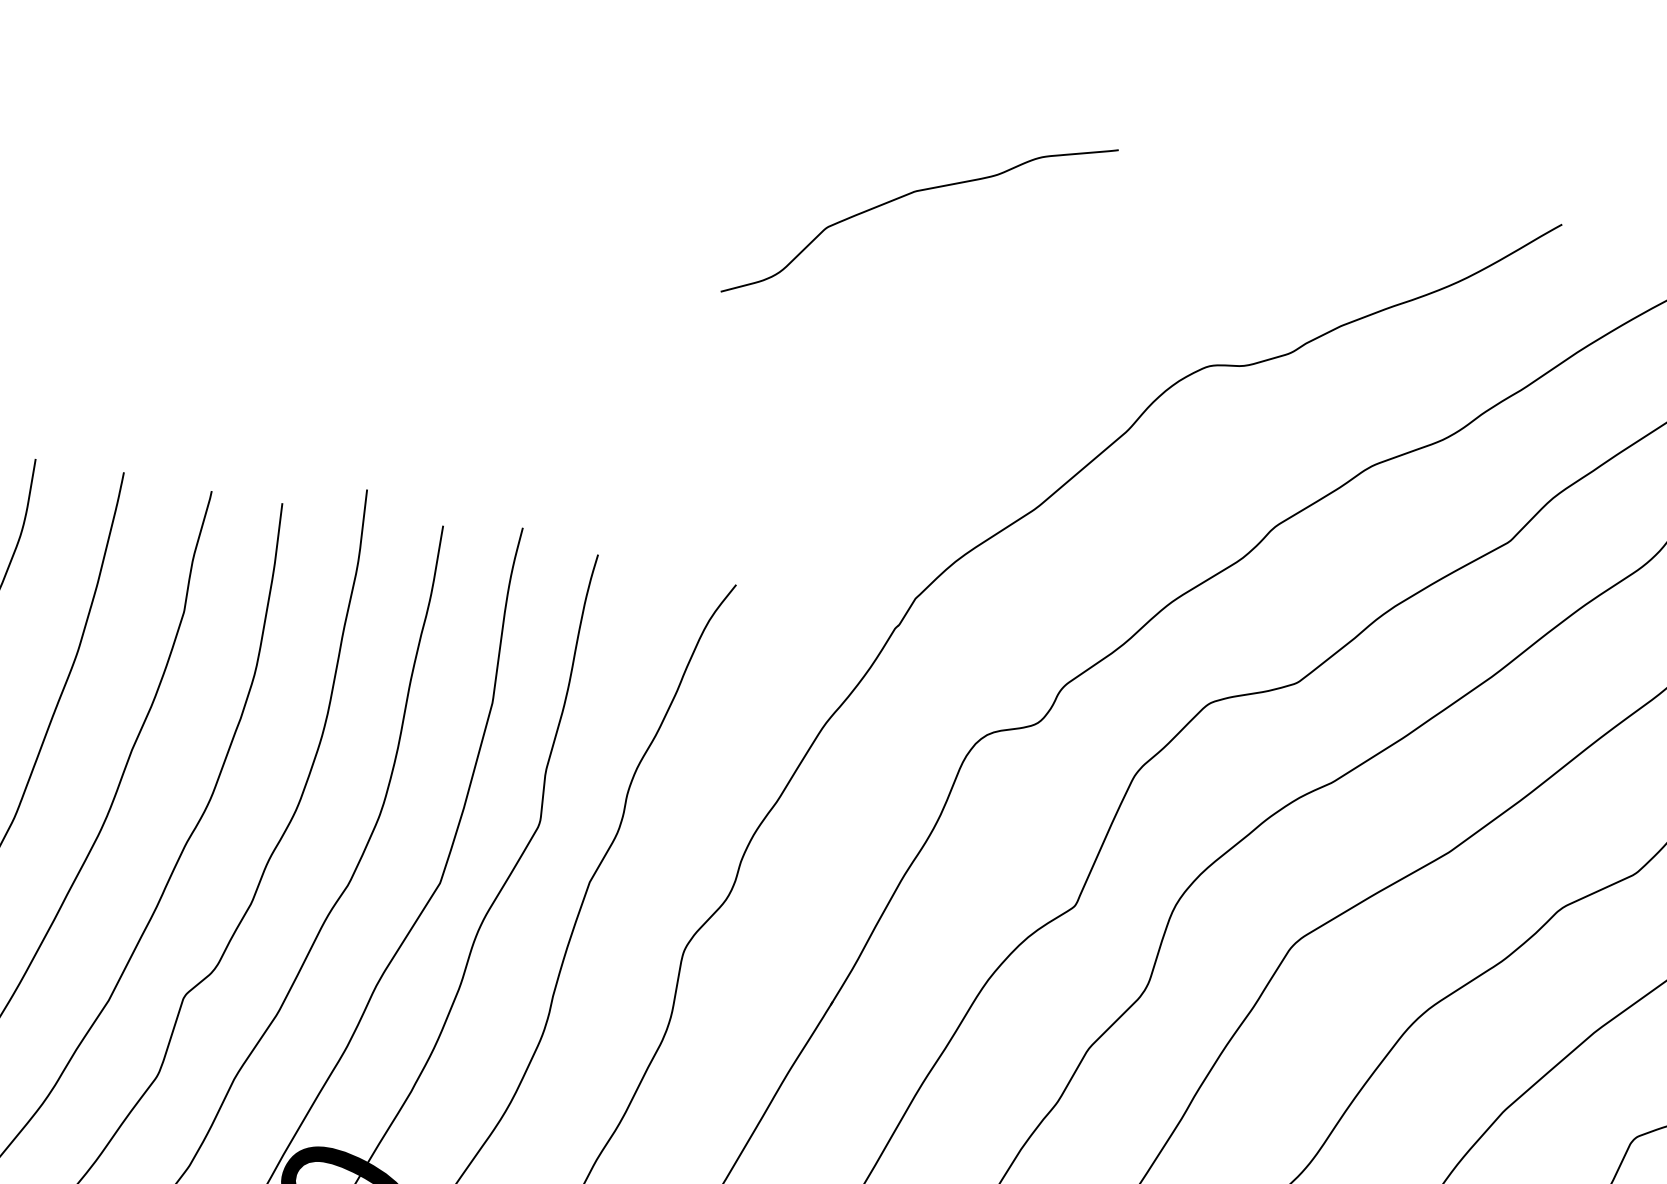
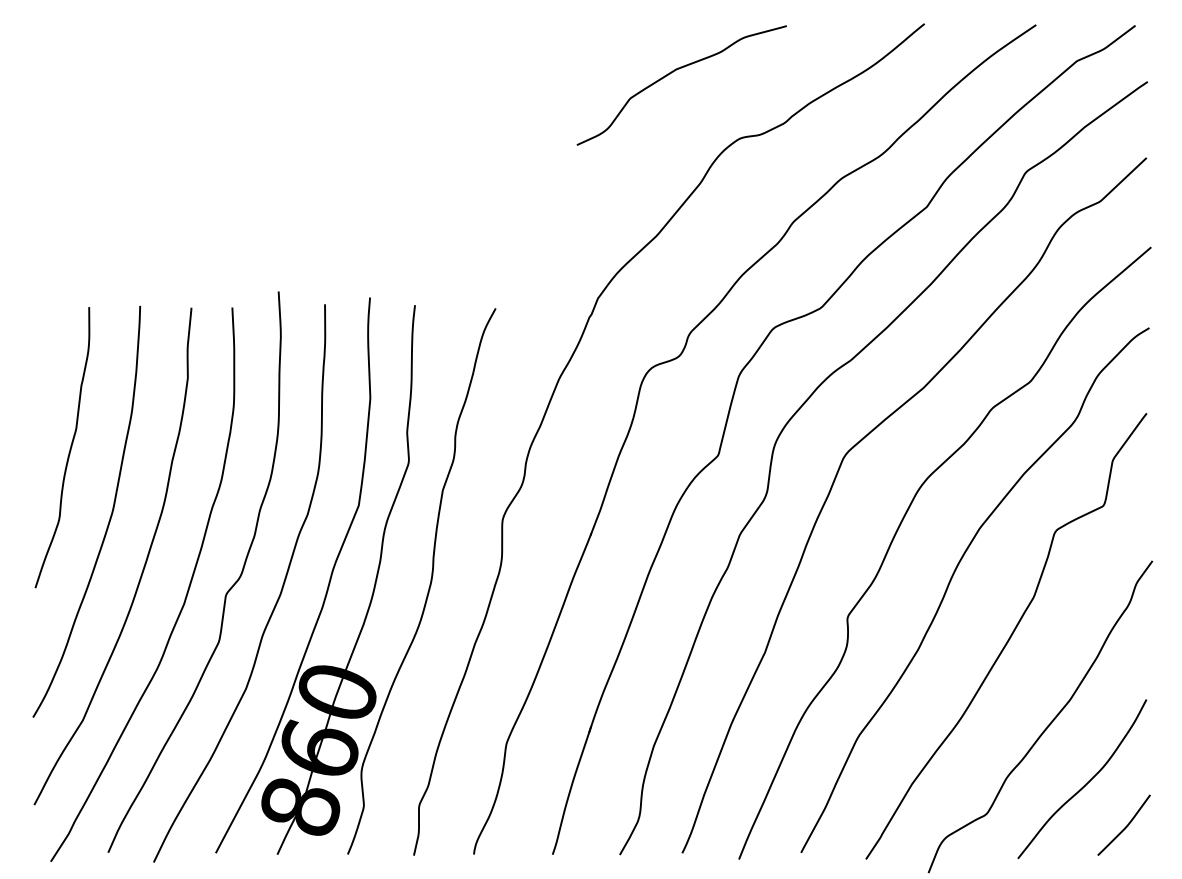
curve: (913, 194) -> (675, 71), moved

